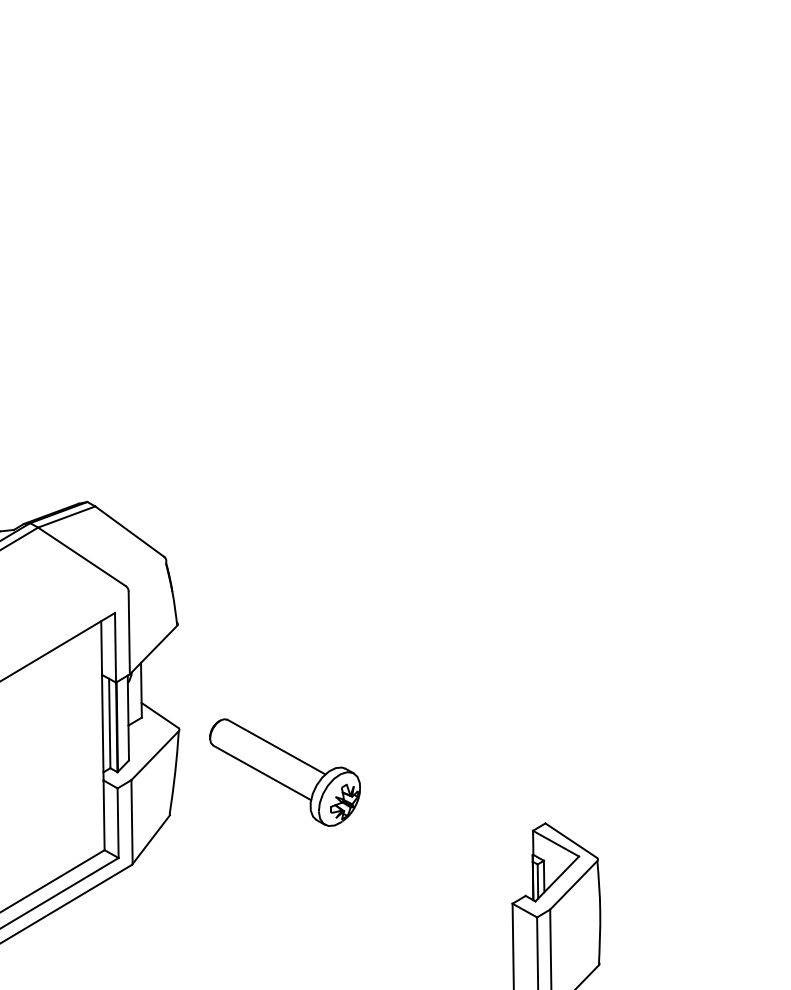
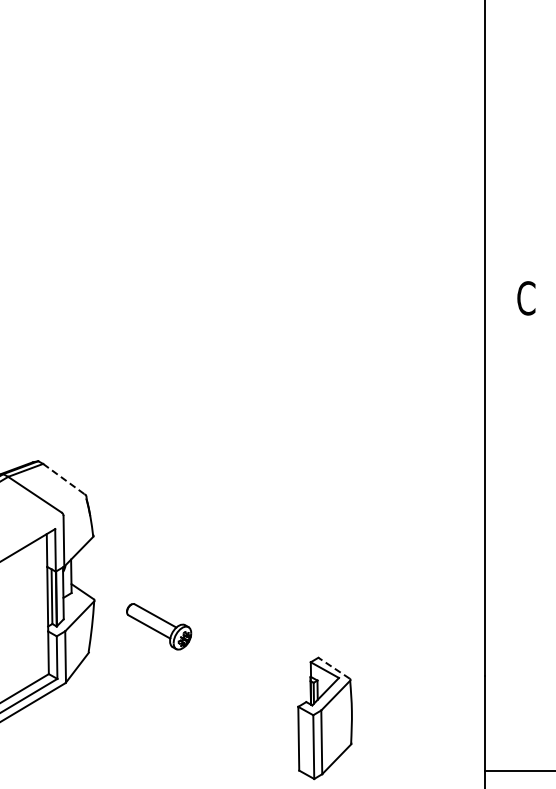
line: (130, 531) -> (64, 479), solid -> dashed
part: (283, 772) -> (158, 626), size x0.7
line: (571, 841) -> (334, 668), solid -> dashed

